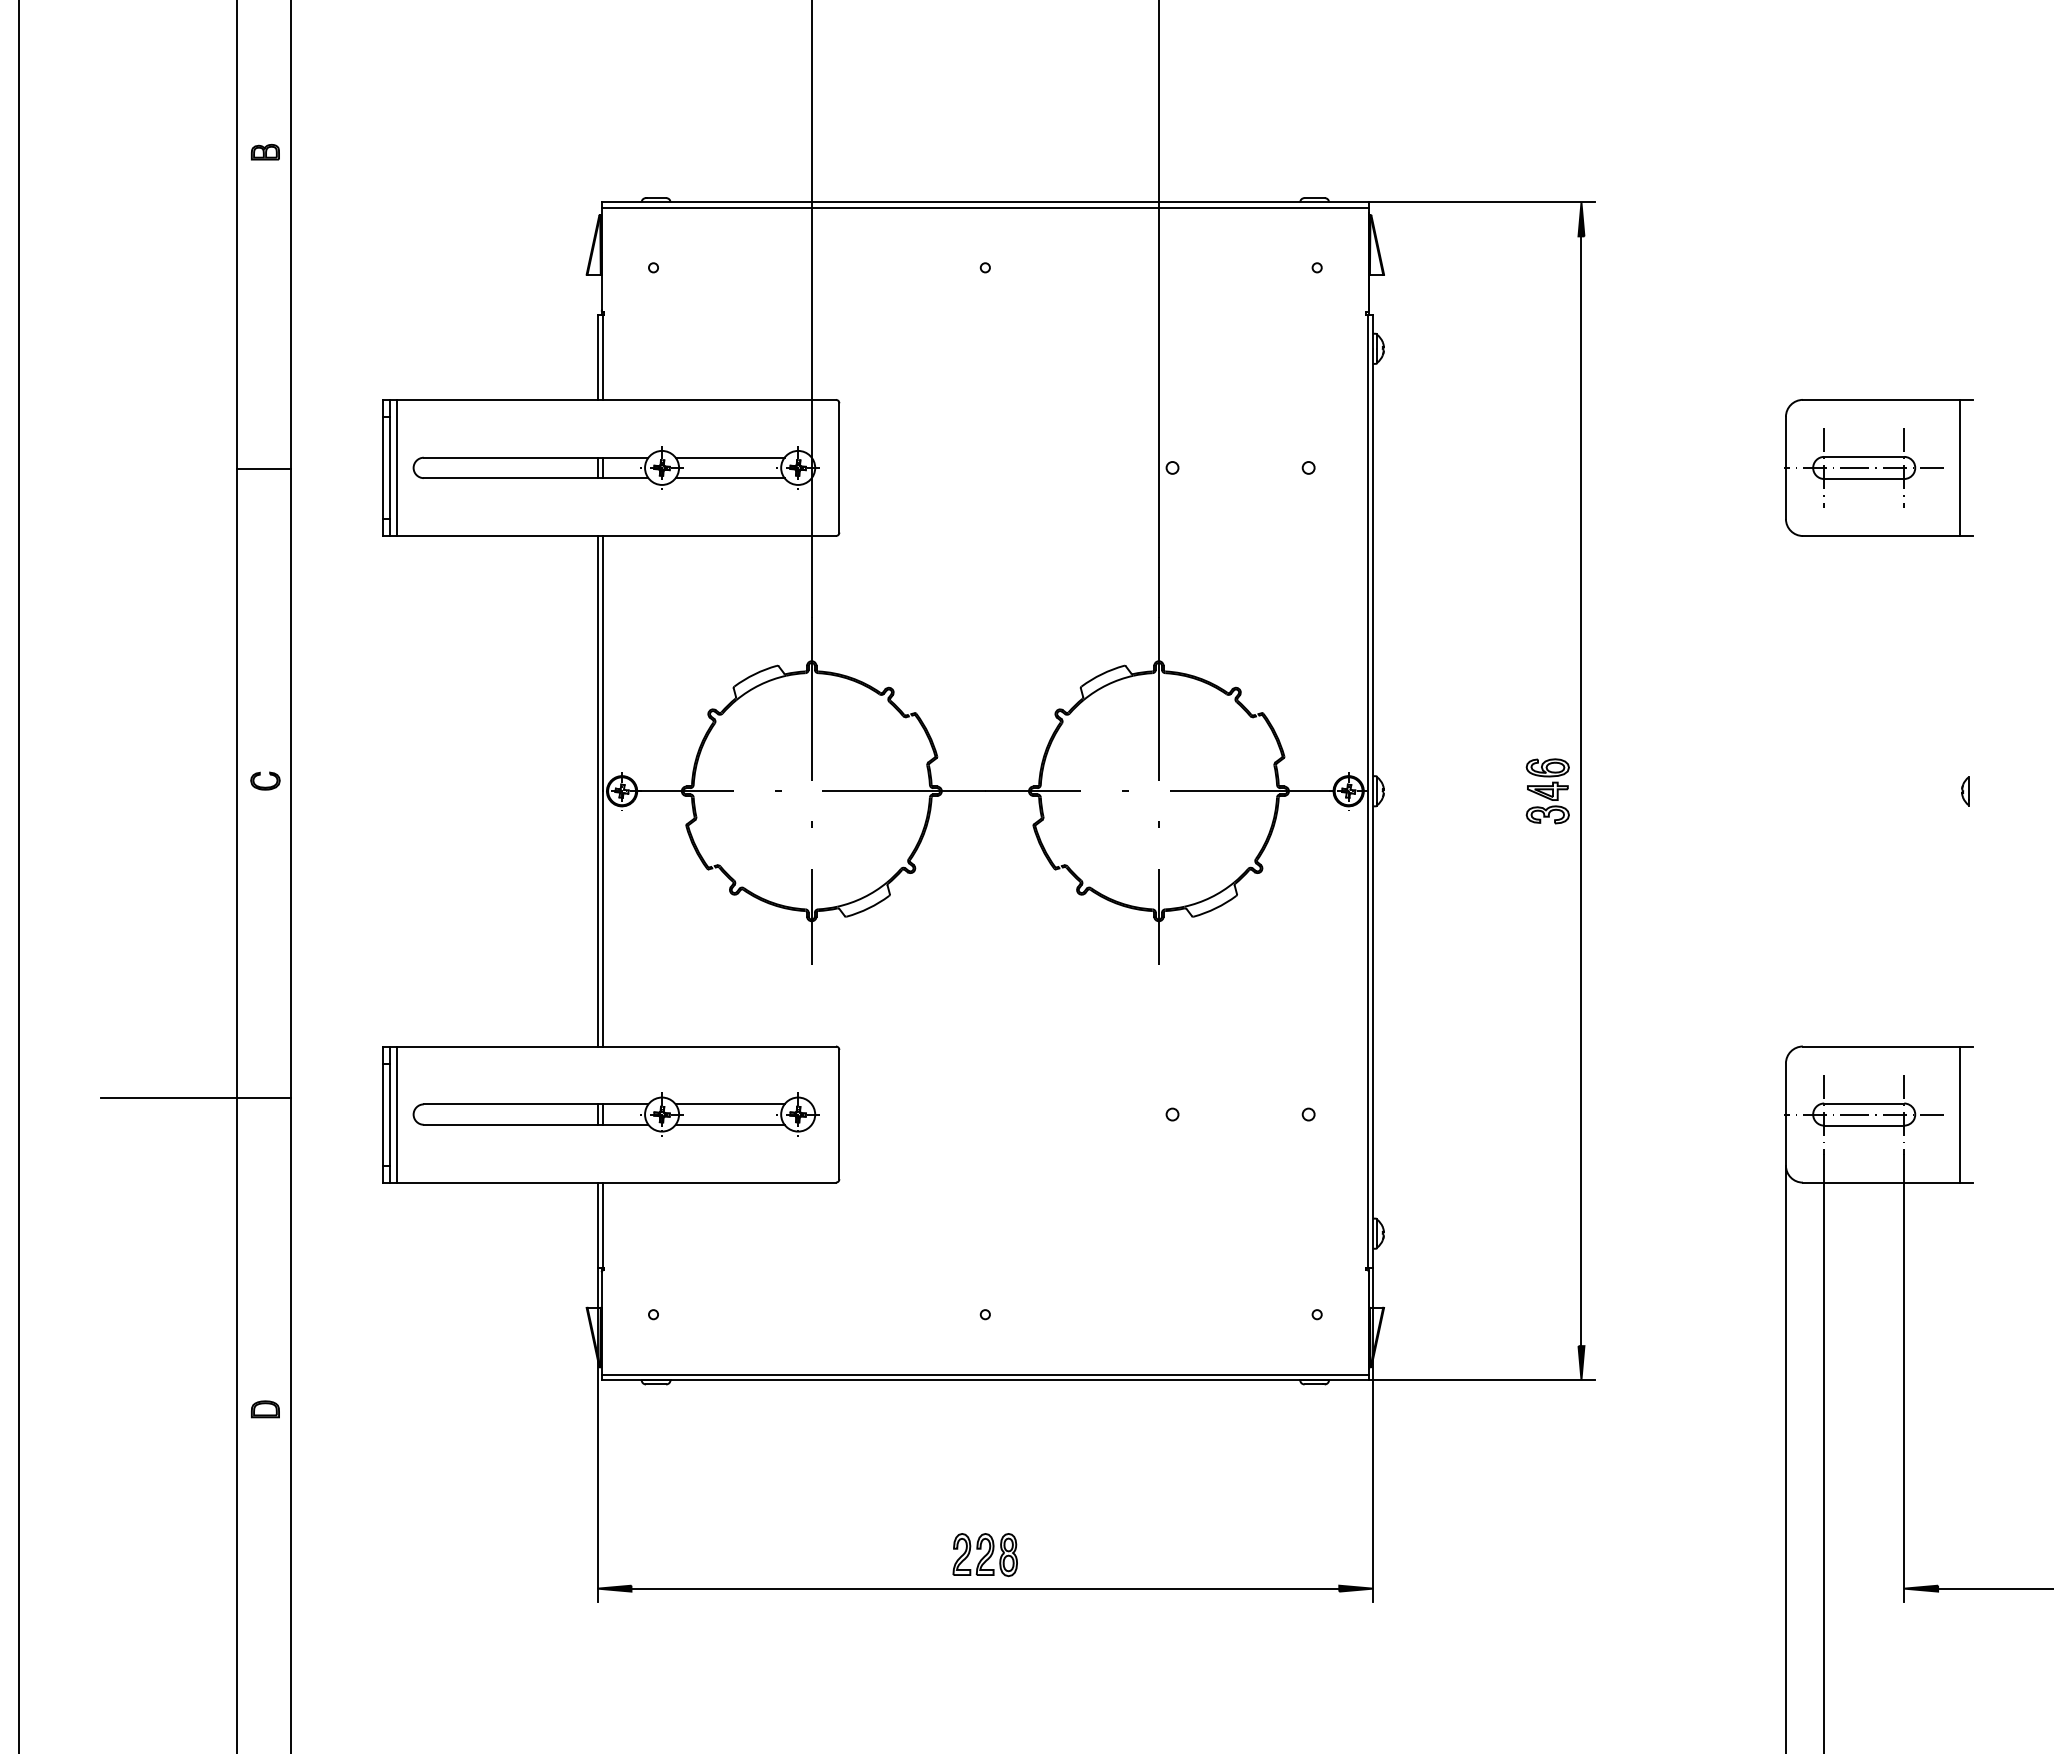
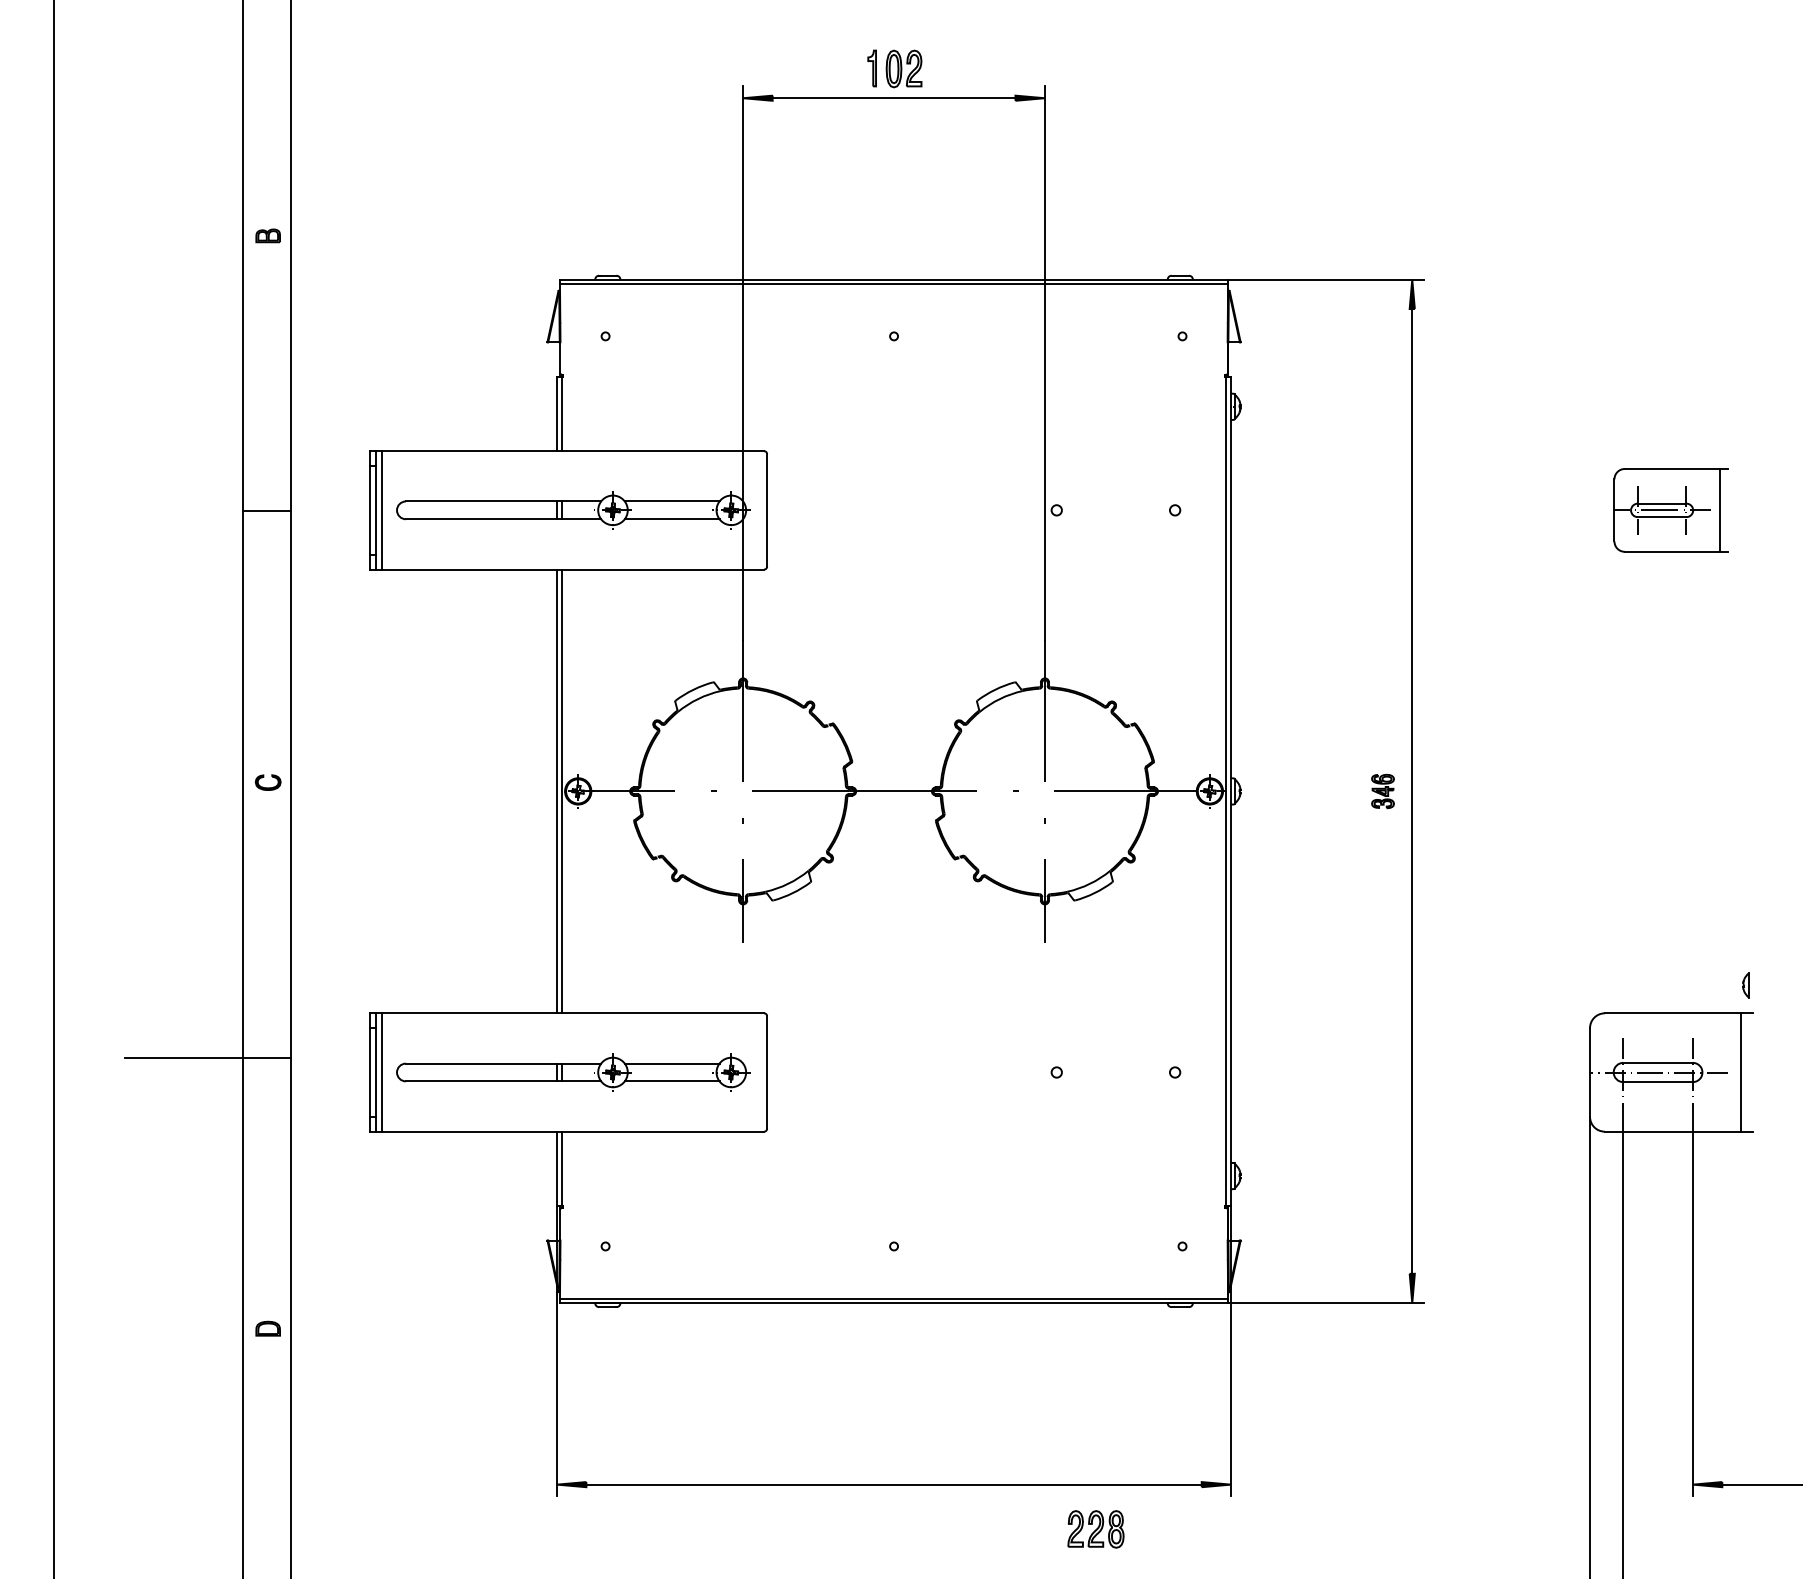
part: (1879, 468) -> (1671, 510), size x0.7
part: (1547, 791) -> (1382, 791), size x0.6
part: (1964, 791) -> (1745, 985), moved
part: (984, 1555) -> (1095, 1529), moved

